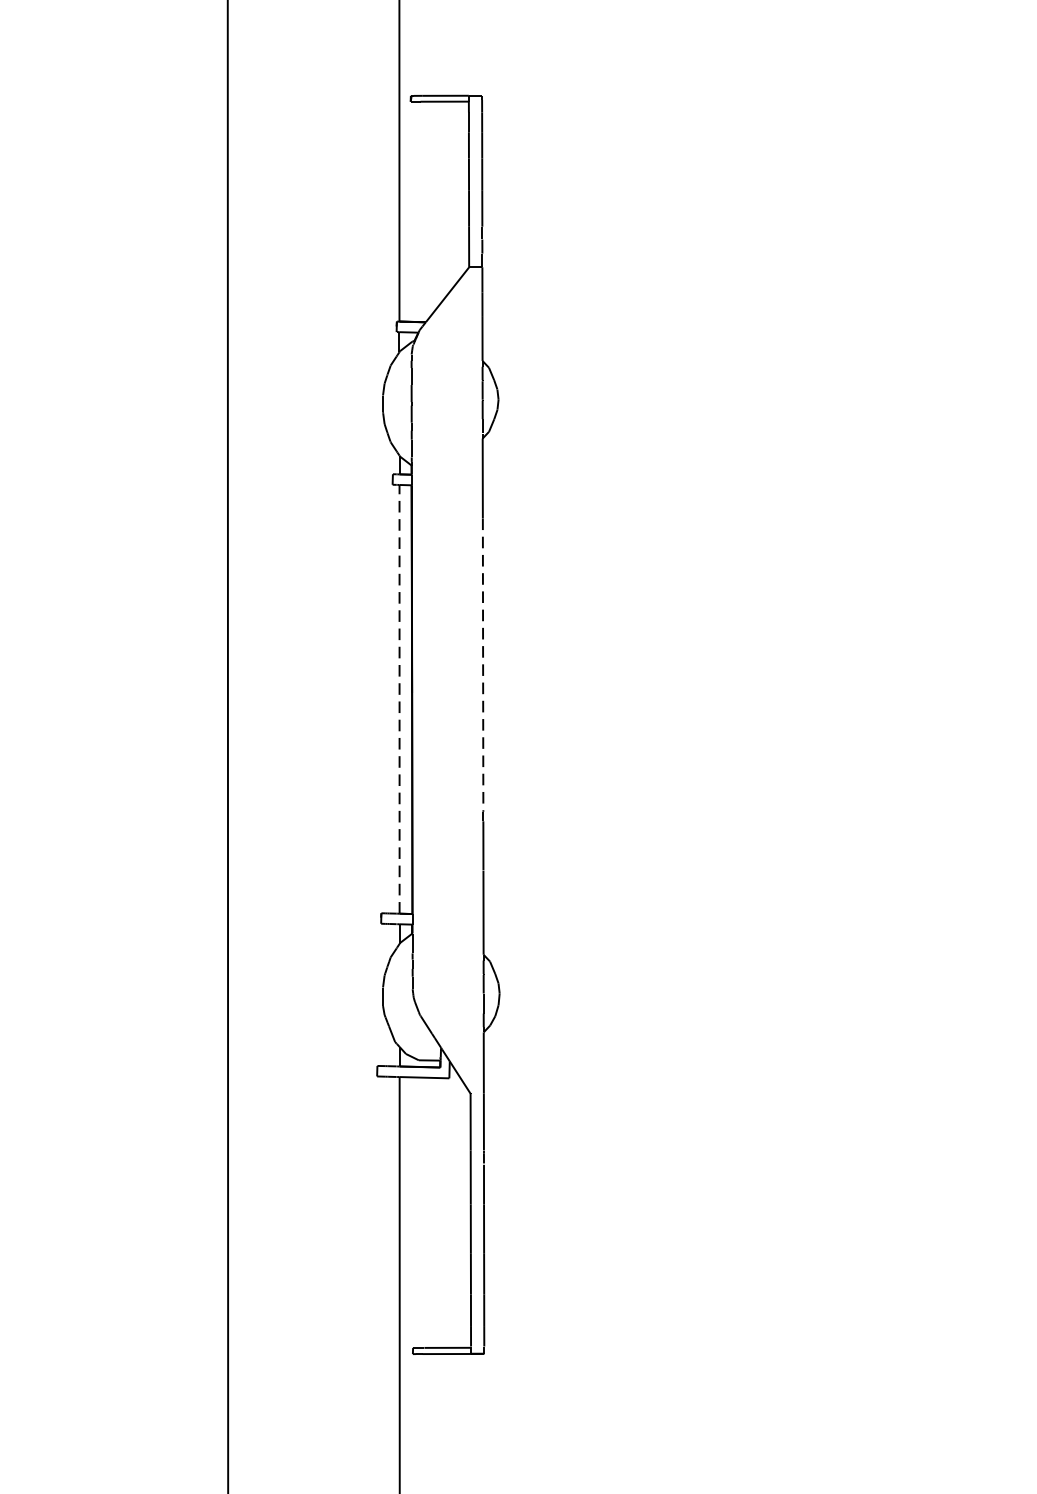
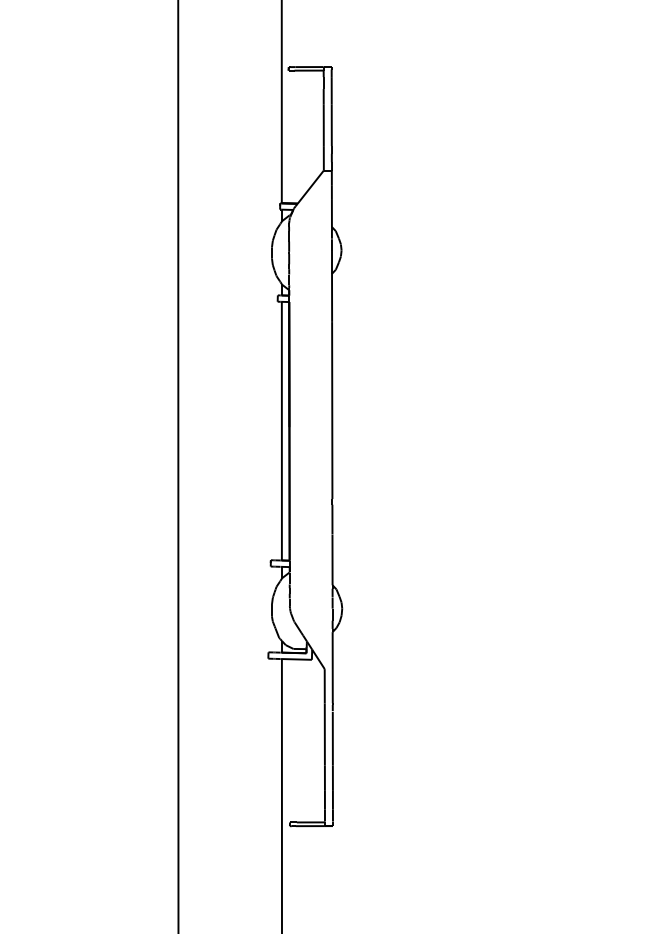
line: (483, 666) -> (332, 411), dashed -> solid
line: (398, 698) -> (281, 430), dashed -> solid

